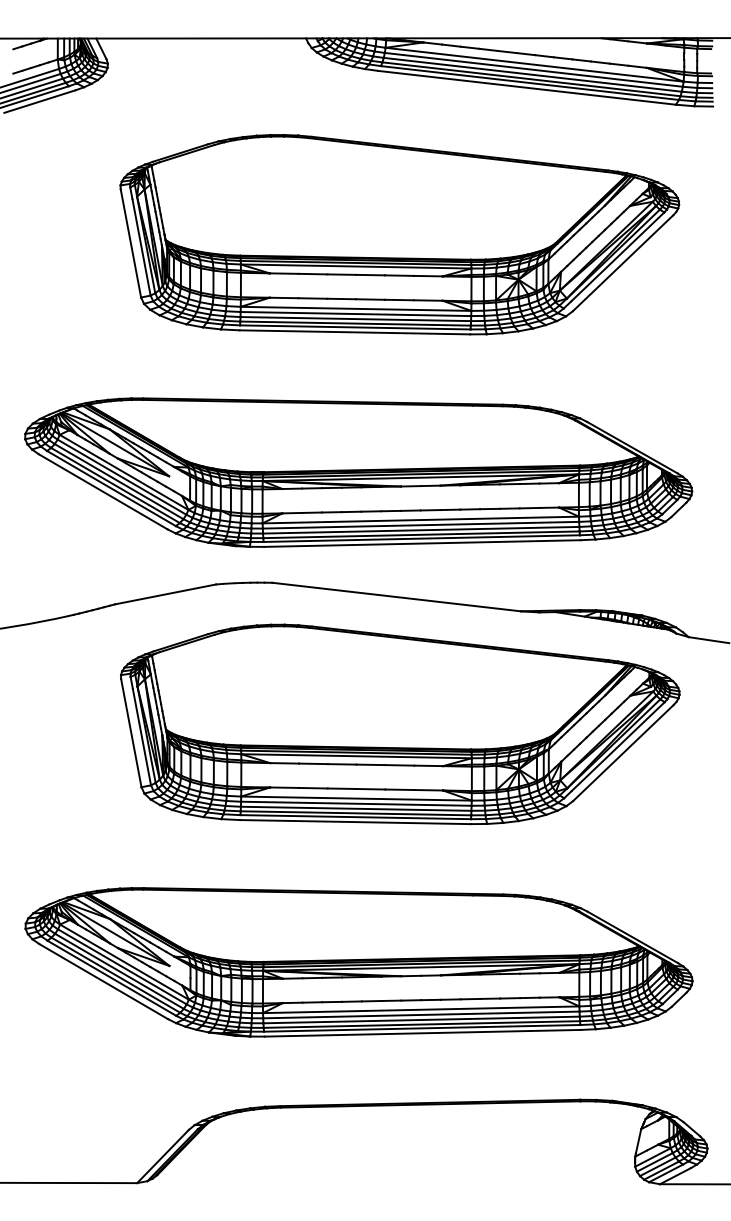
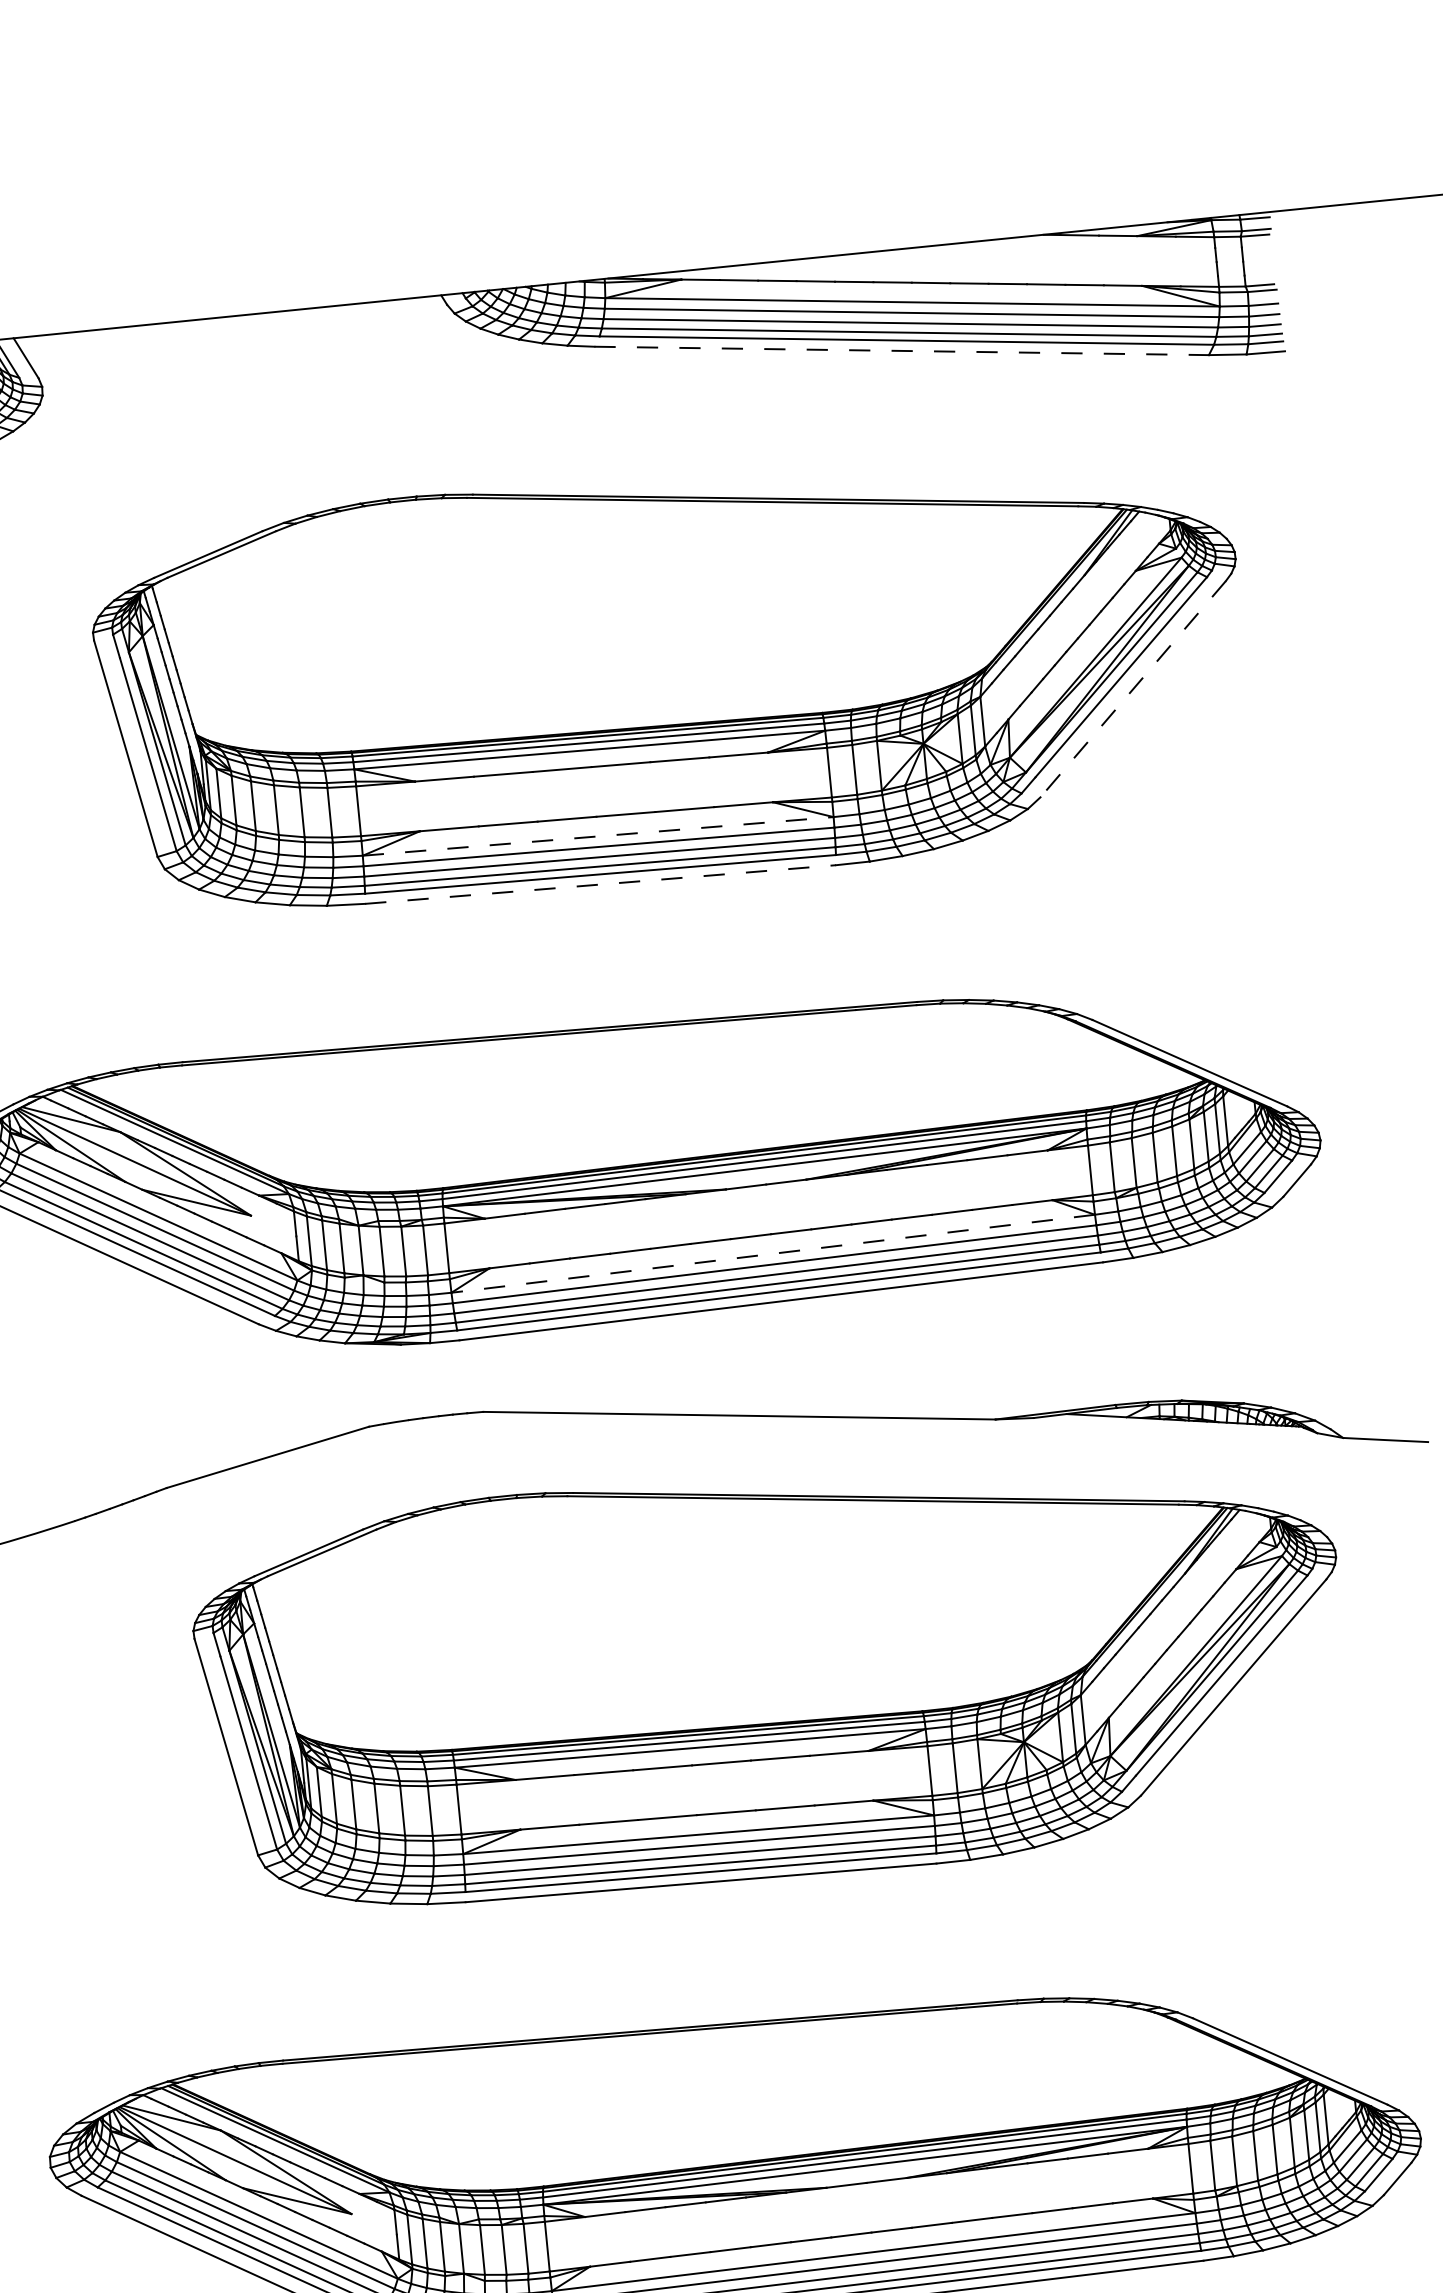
line: (527, 87) -> (902, 350), solid -> dashed
line: (623, 263) -> (1134, 689), solid -> dashed
line: (356, 308) -> (598, 835), solid -> dashed
line: (355, 332) -> (601, 884), solid -> dashed
line: (420, 520) -> (772, 1254), solid -> dashed

